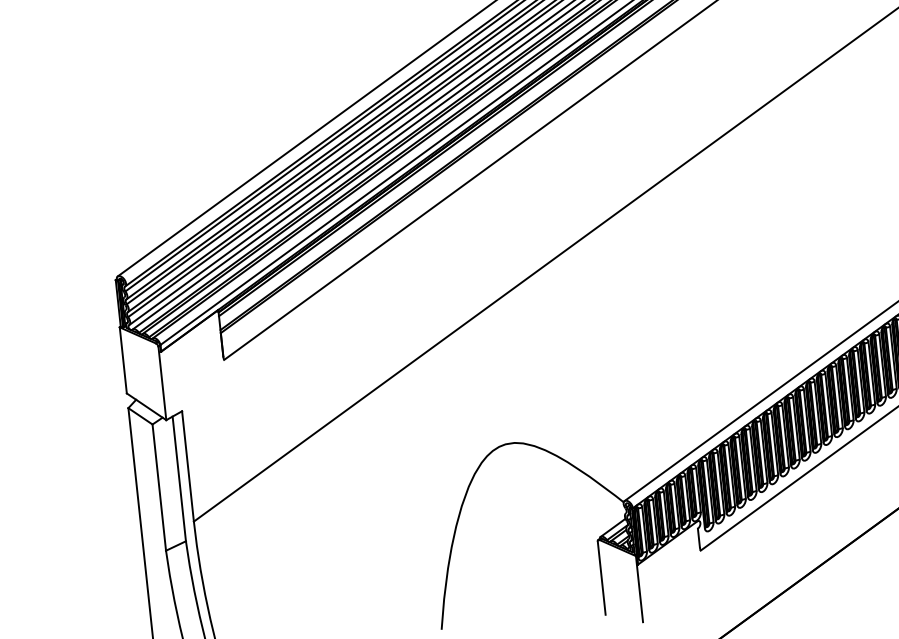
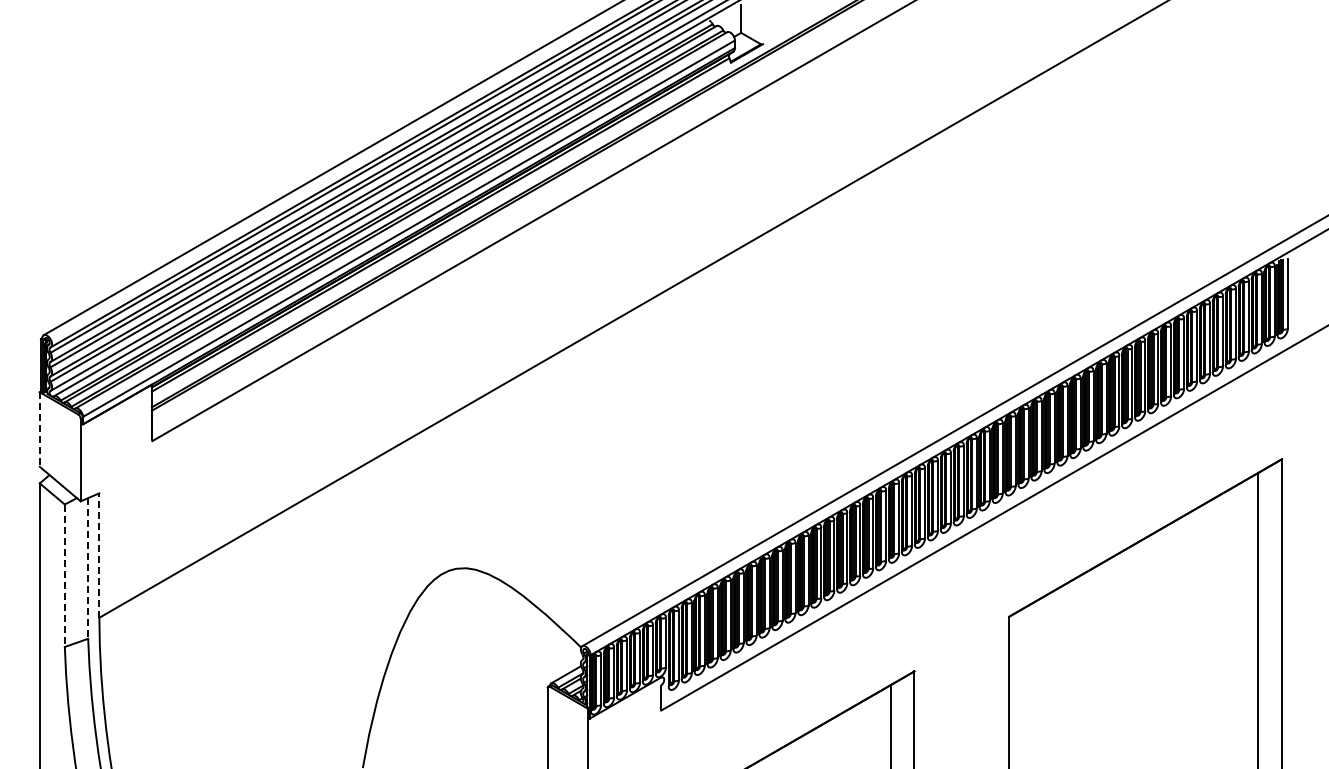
line: (123, 361) -> (39, 430), solid -> dashed
line: (188, 466) -> (99, 555), solid -> dashed
line: (179, 478) -> (88, 568), solid -> dashed
line: (159, 488) -> (64, 576), solid -> dashed

